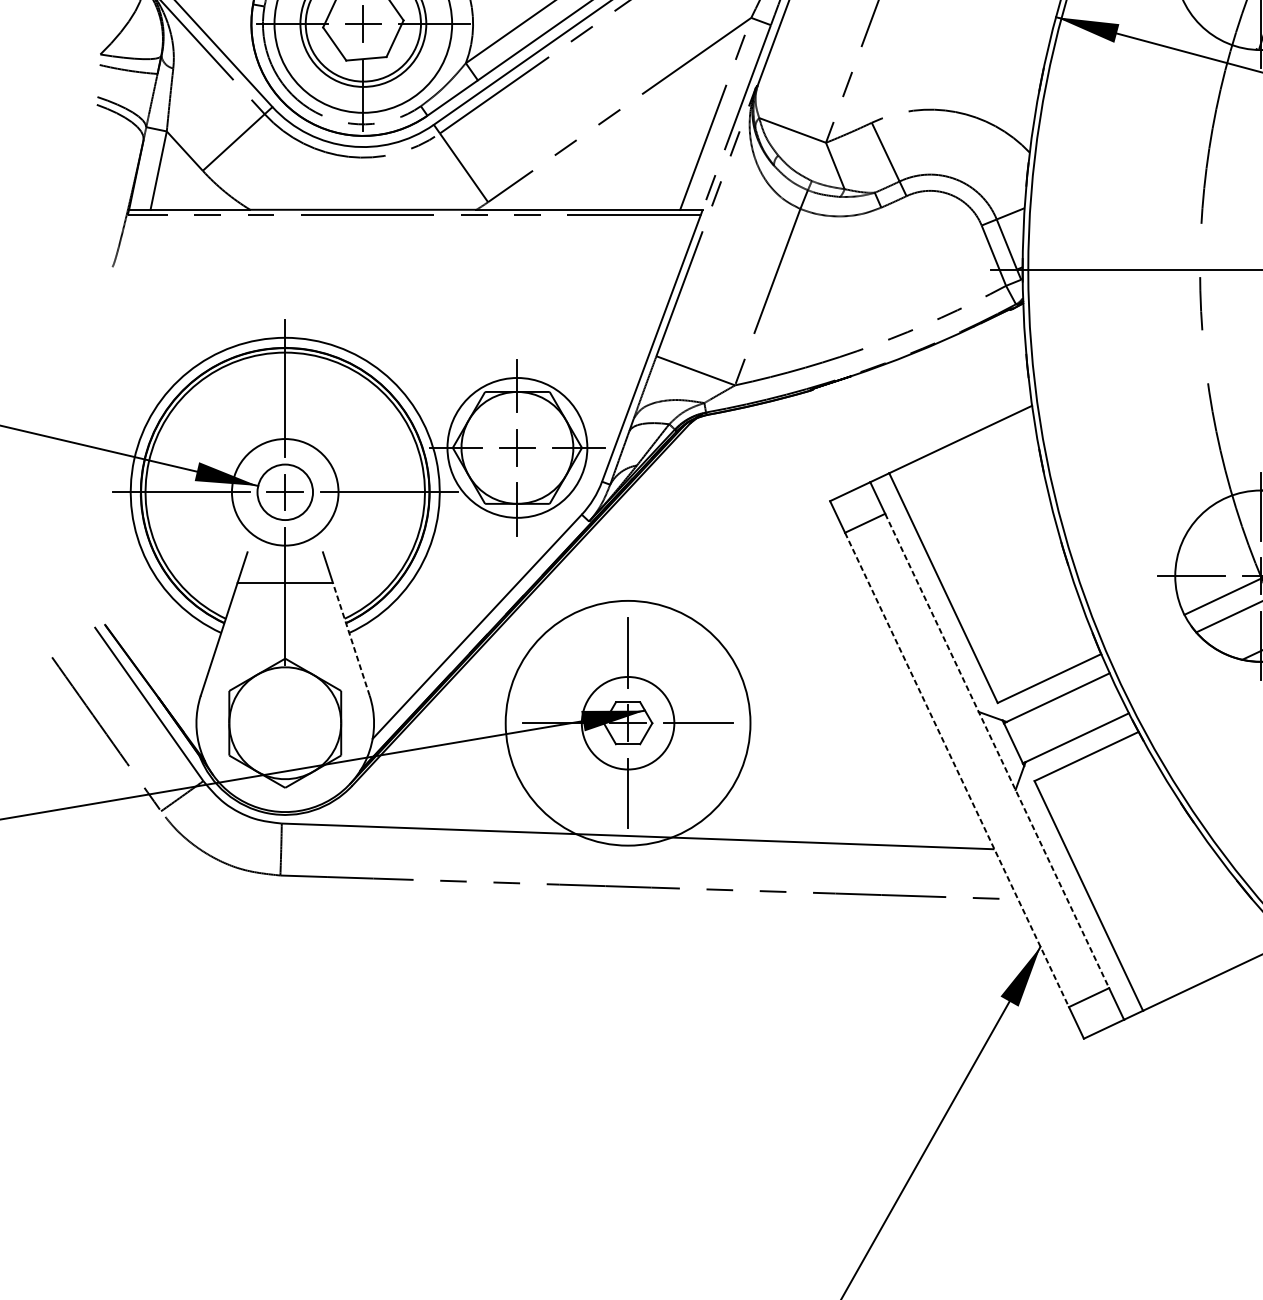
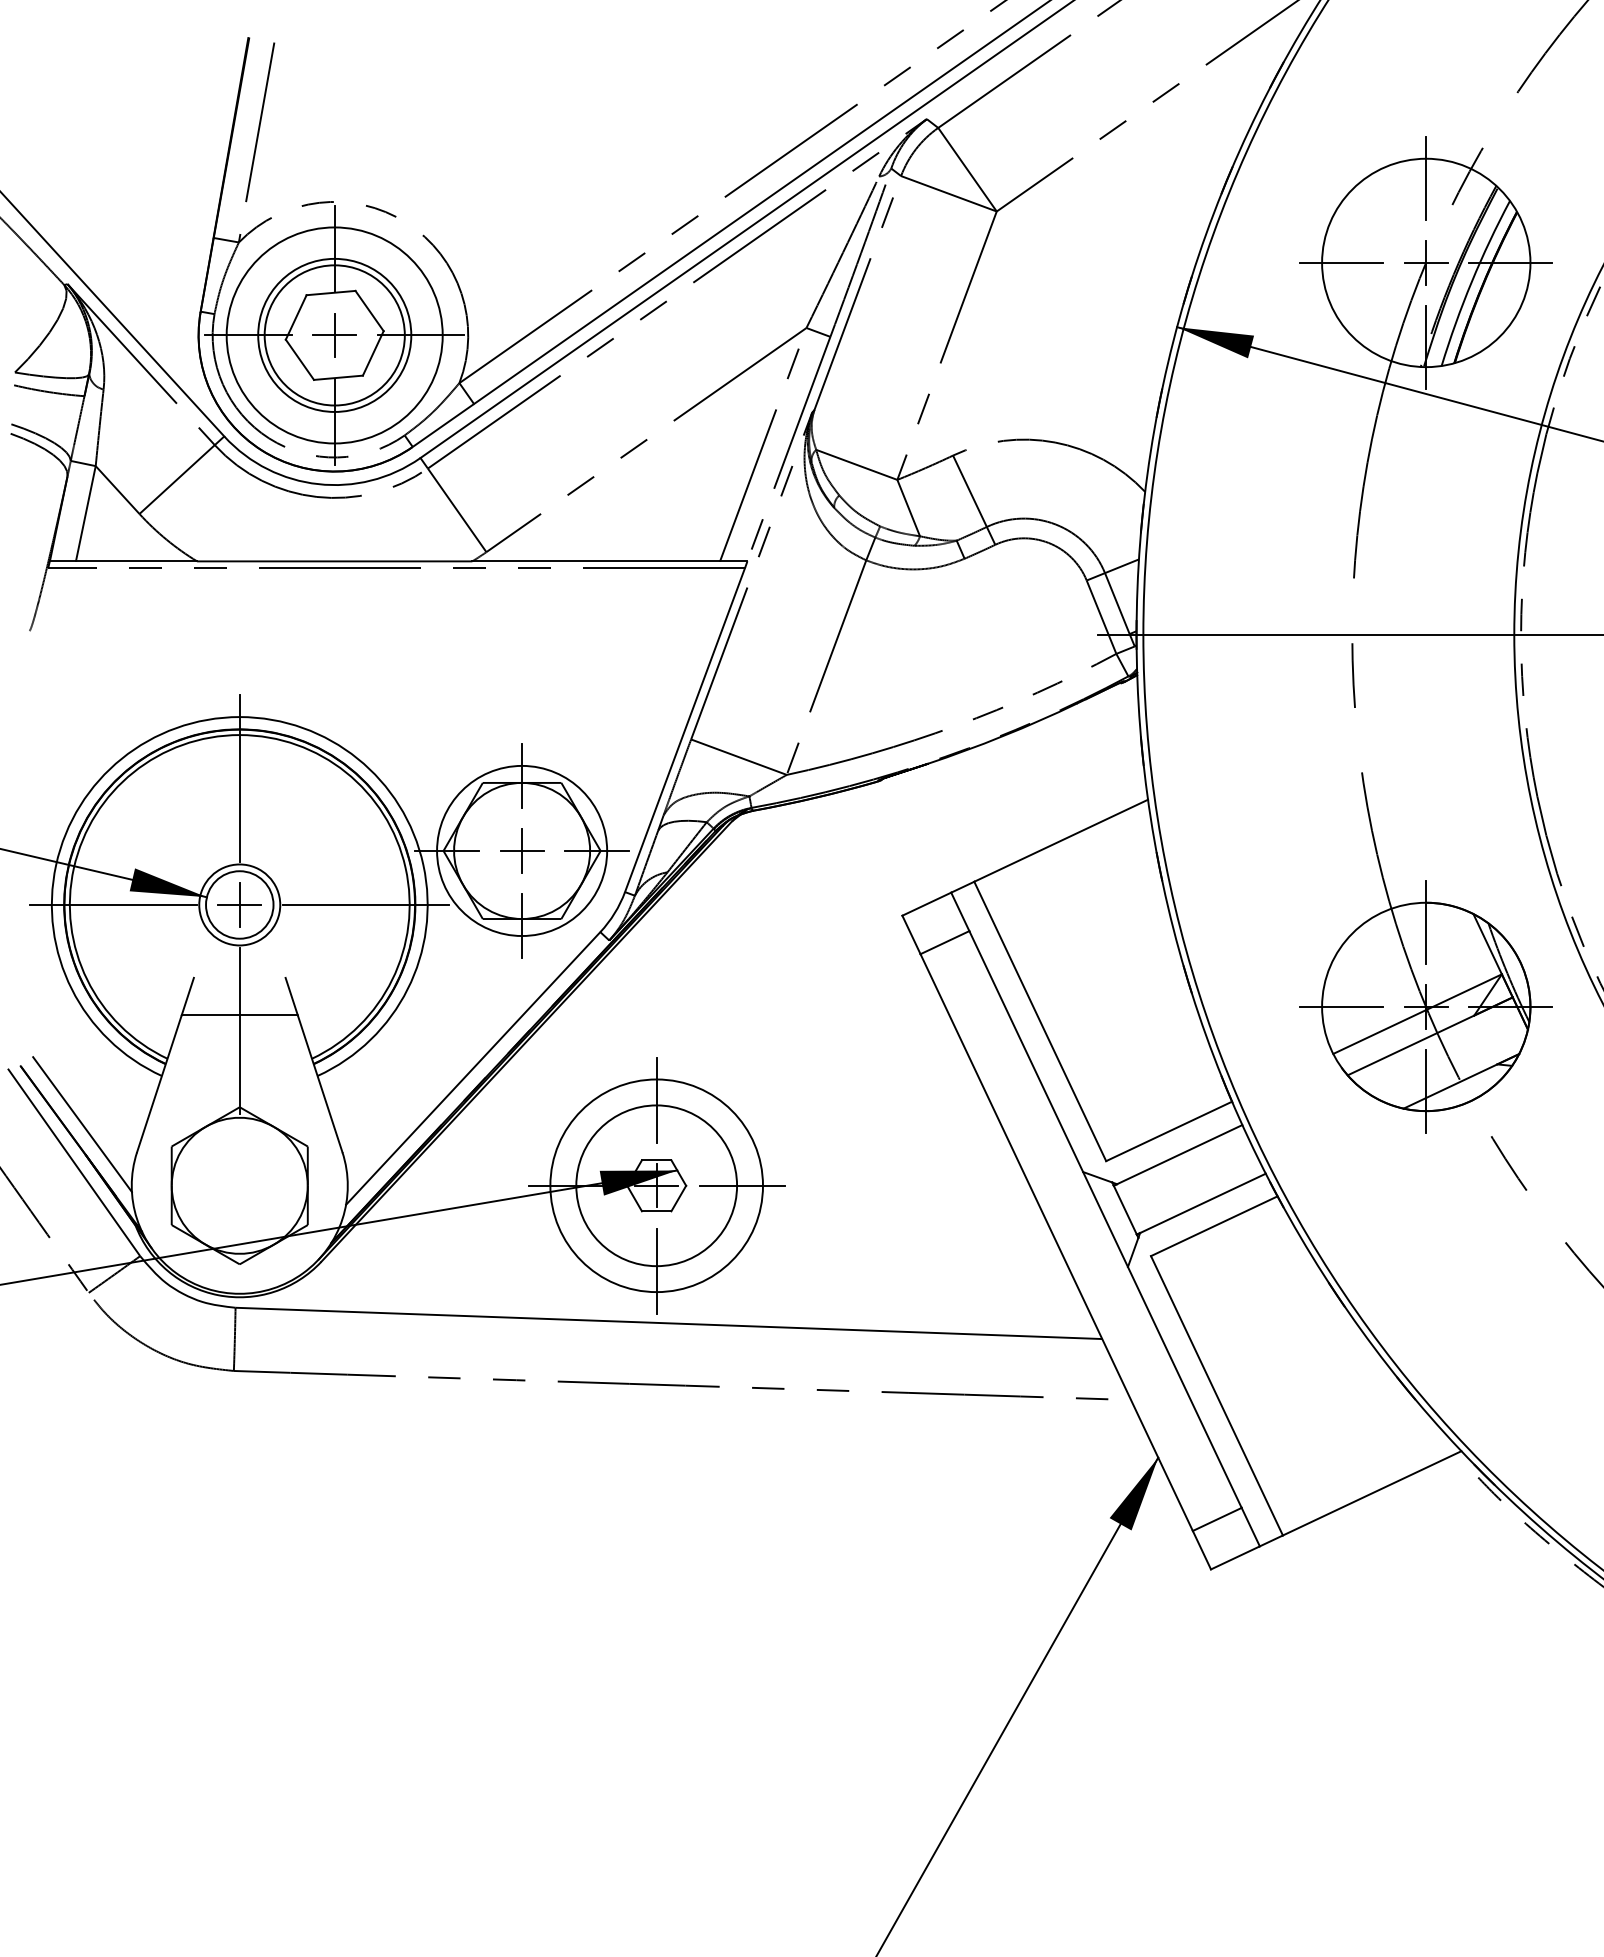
circle: (285, 491) -> (239, 904), size x0.62
line: (350, 639) -> (319, 1083), dashed -> solid
line: (155, 672) -> (82, 1124), added
circle: (627, 723) -> (656, 1185), size x0.71
circle: (627, 723) -> (656, 1185), size x1.43
line: (997, 750) -> (1105, 1219), dashed -> solid
line: (956, 769) -> (1056, 1242), dashed -> solid

